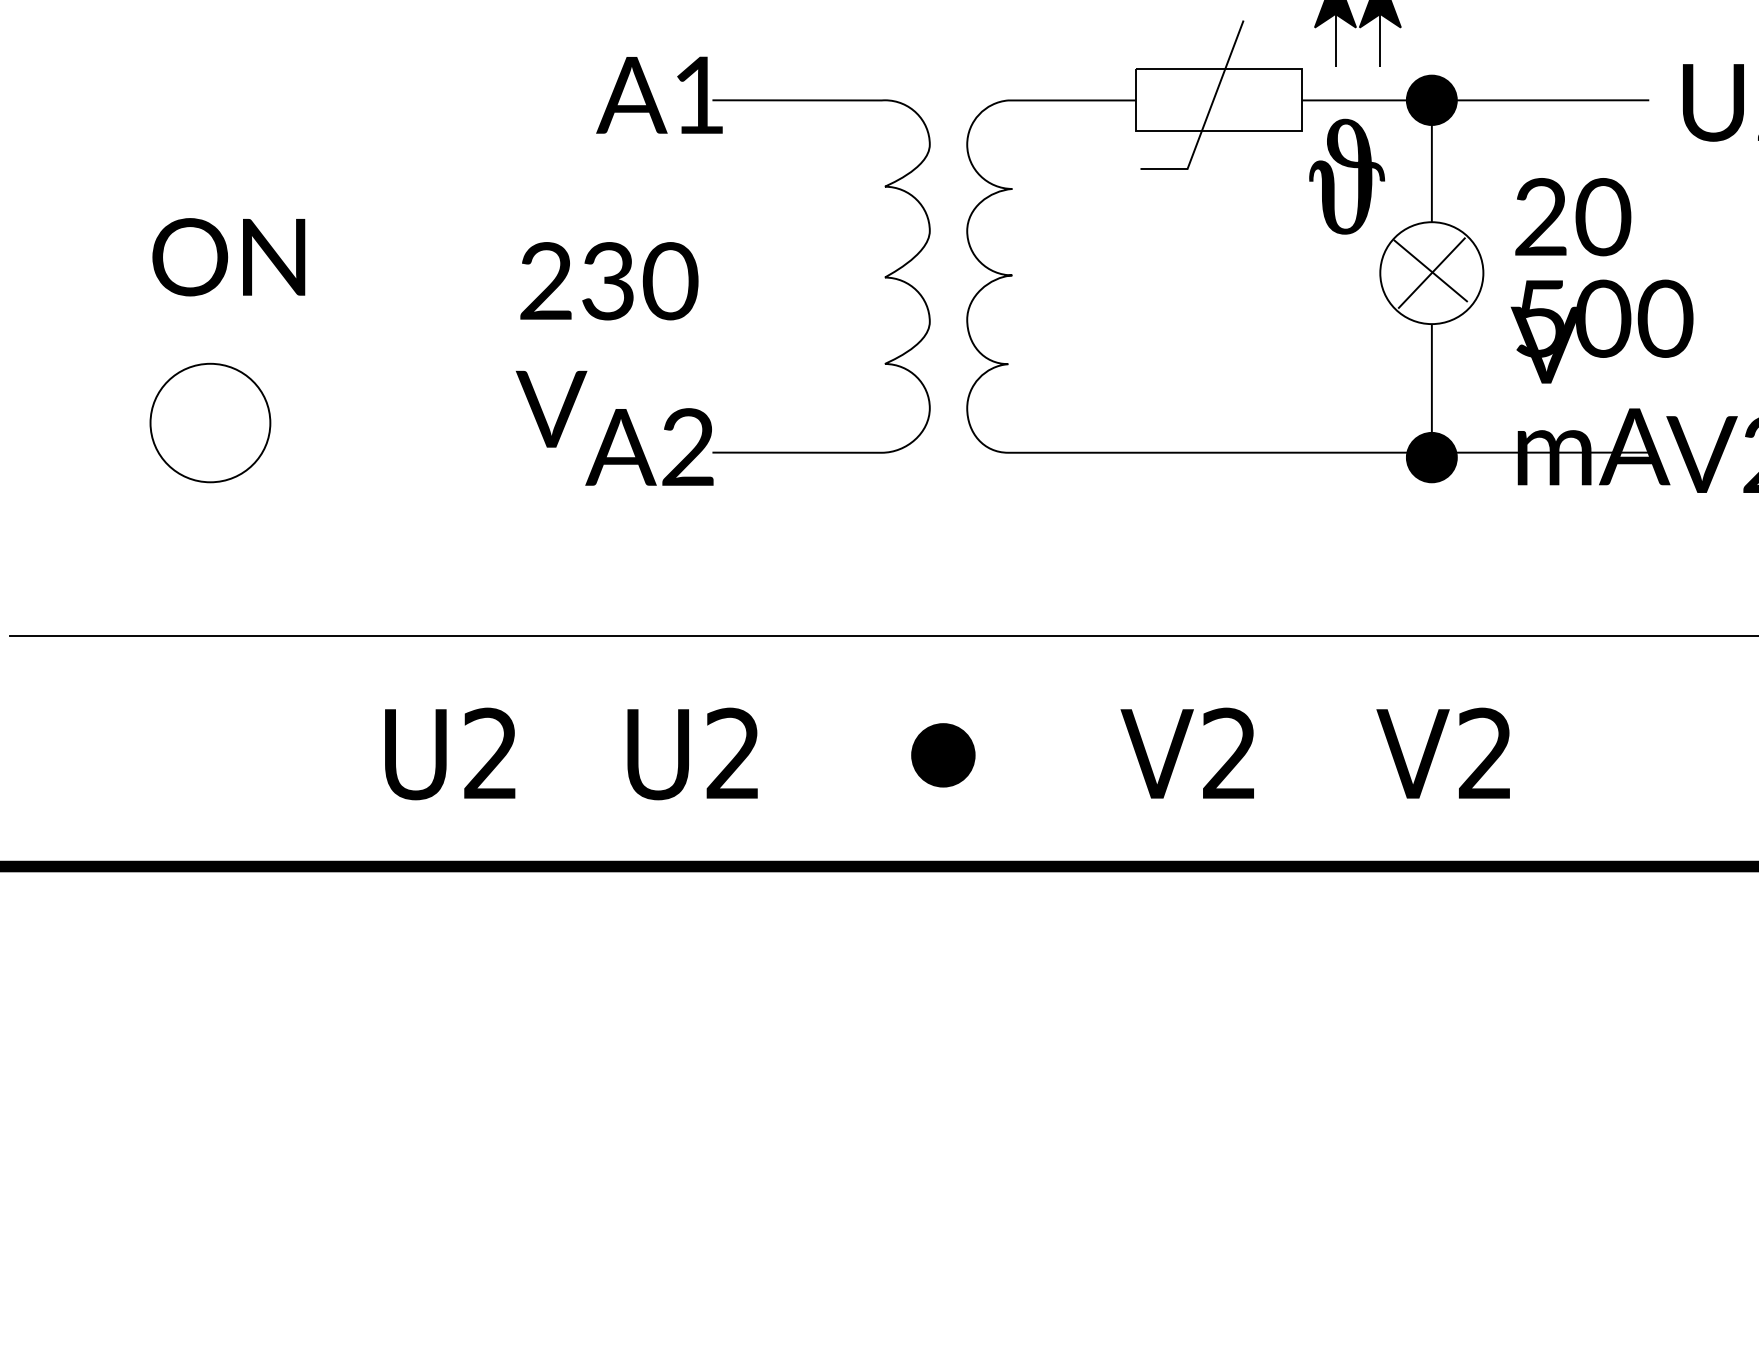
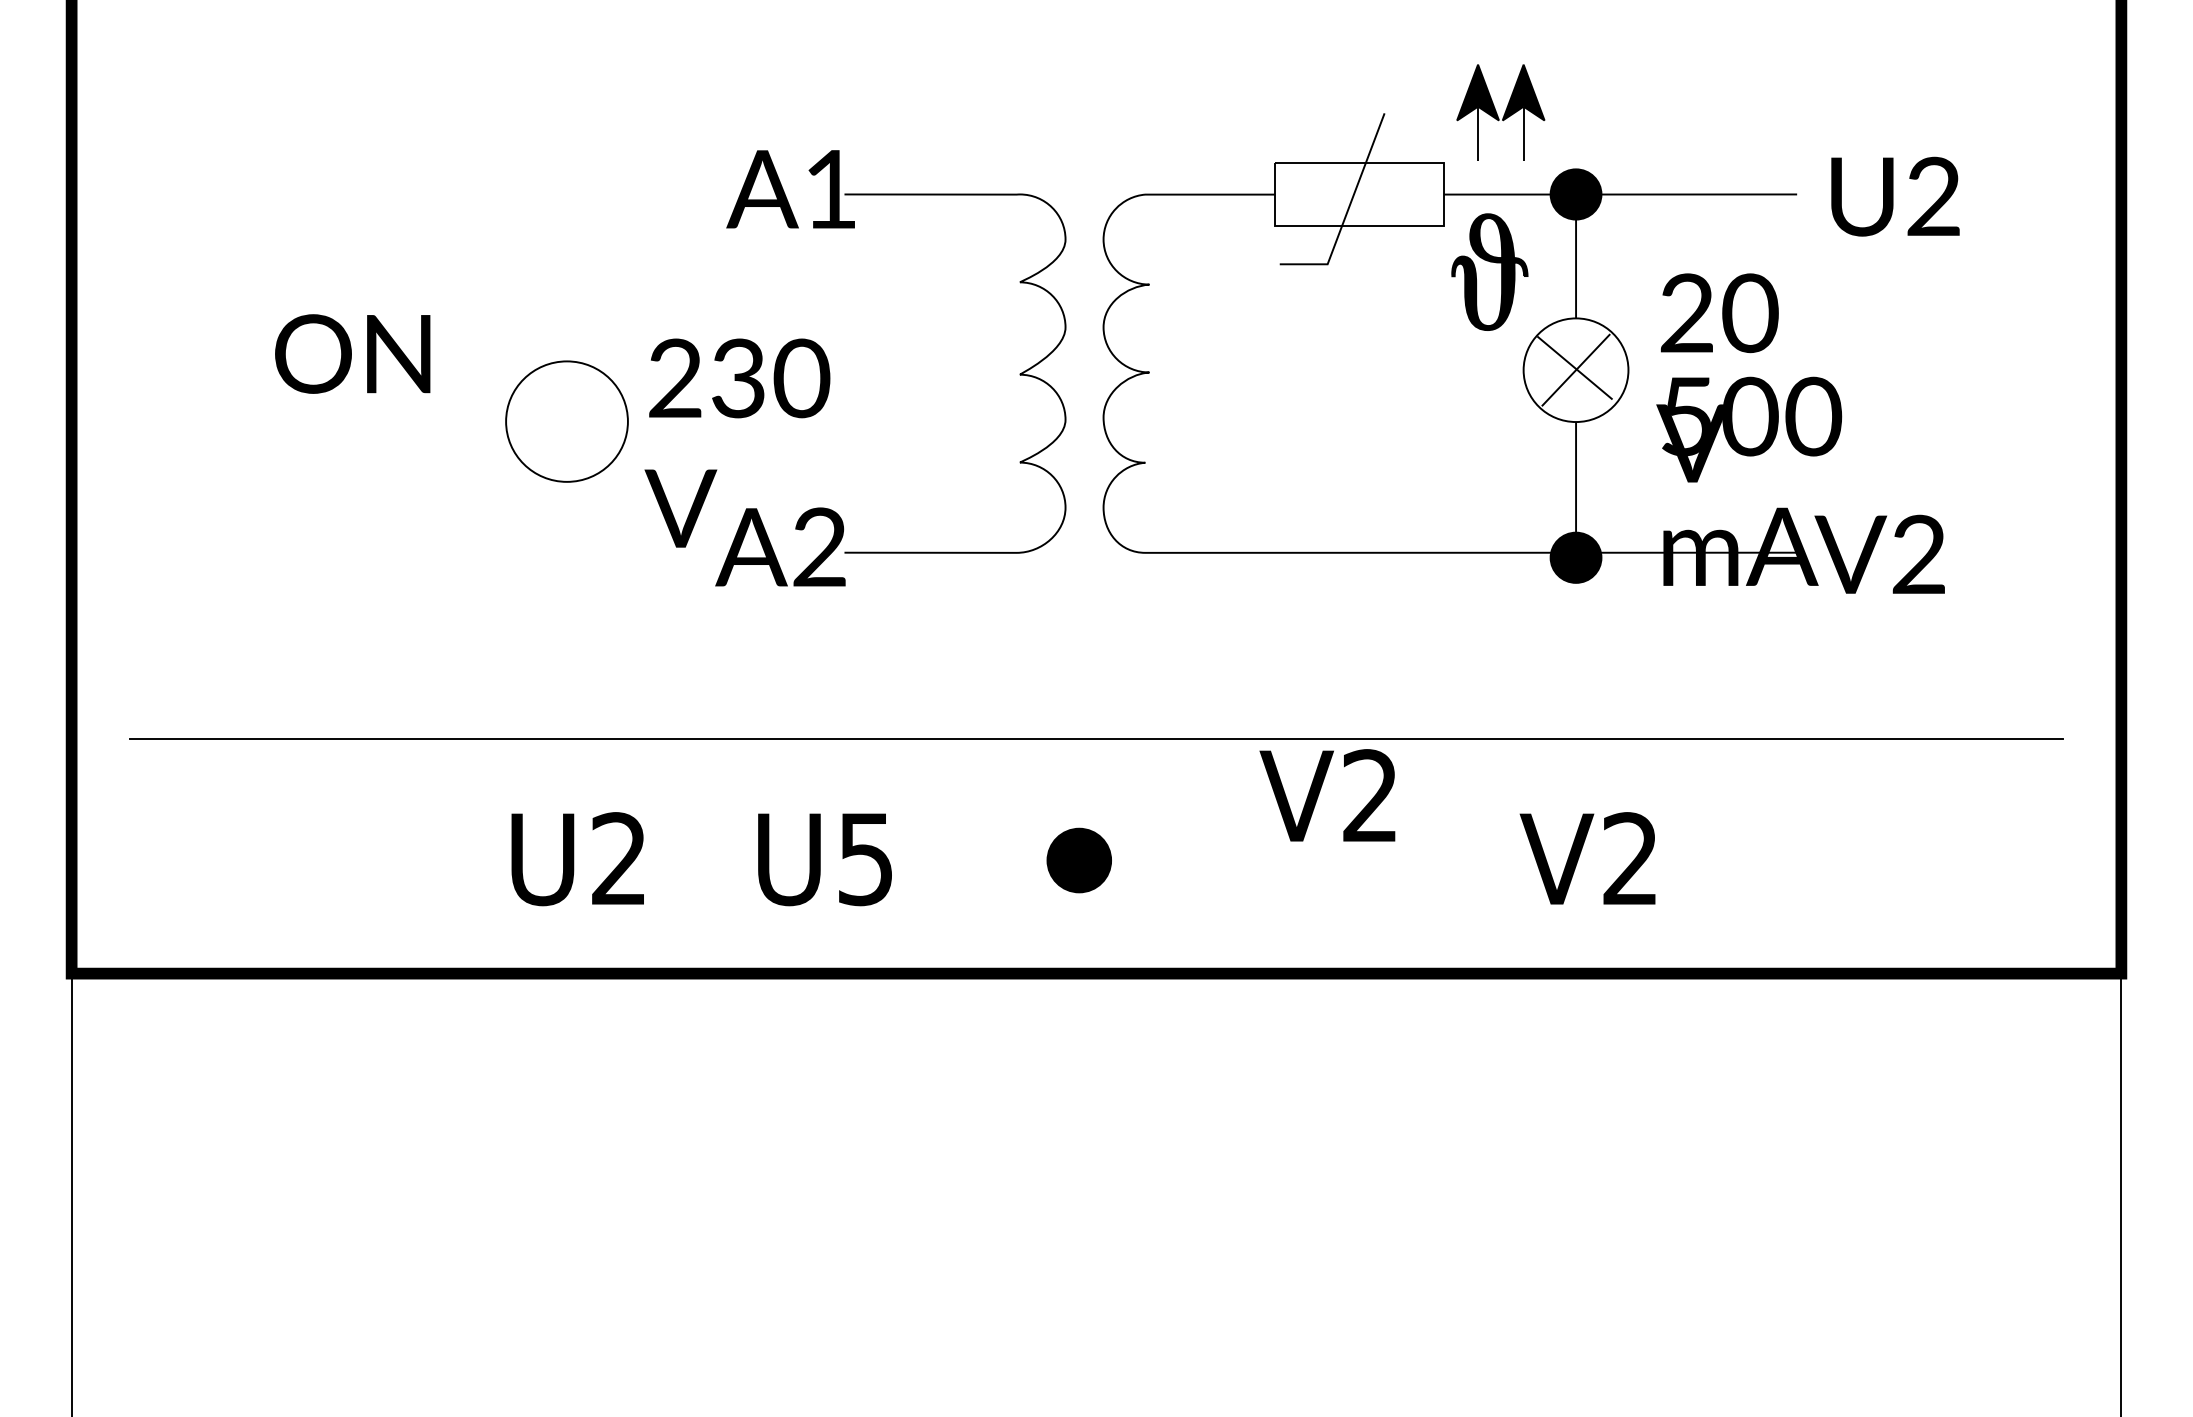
part: (209, 422) -> (566, 421), moved
text: (1187, 753) -> (1327, 795), moved
text: (732, 754) -> (864, 859), U2 -> U5

